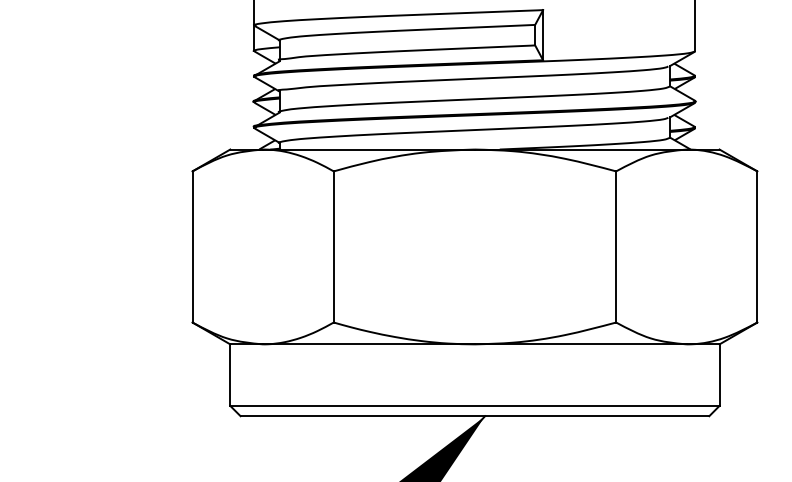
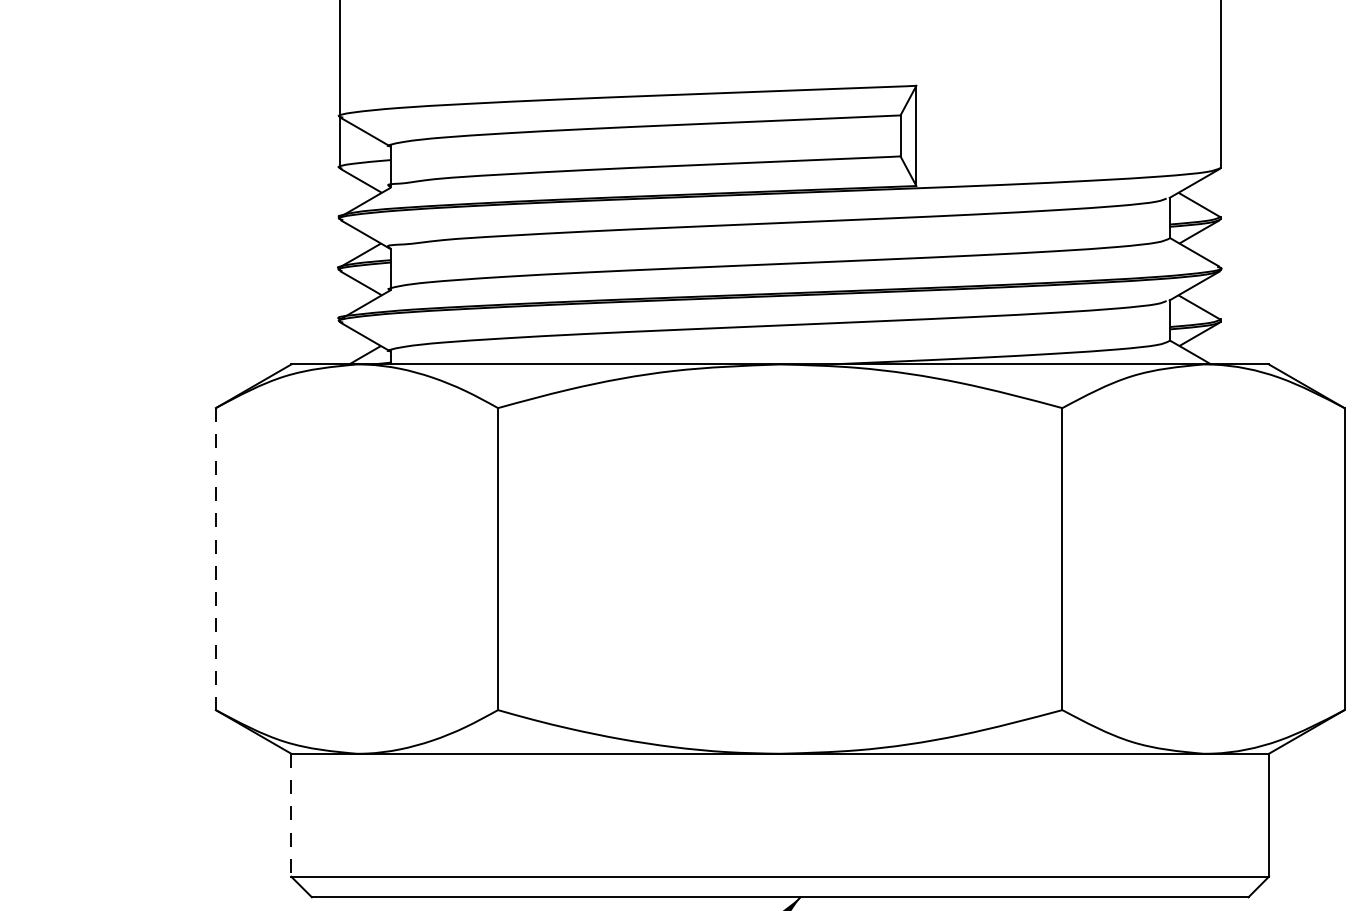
line: (192, 246) -> (215, 558), solid -> dashed
line: (230, 375) -> (291, 815), solid -> dashed

